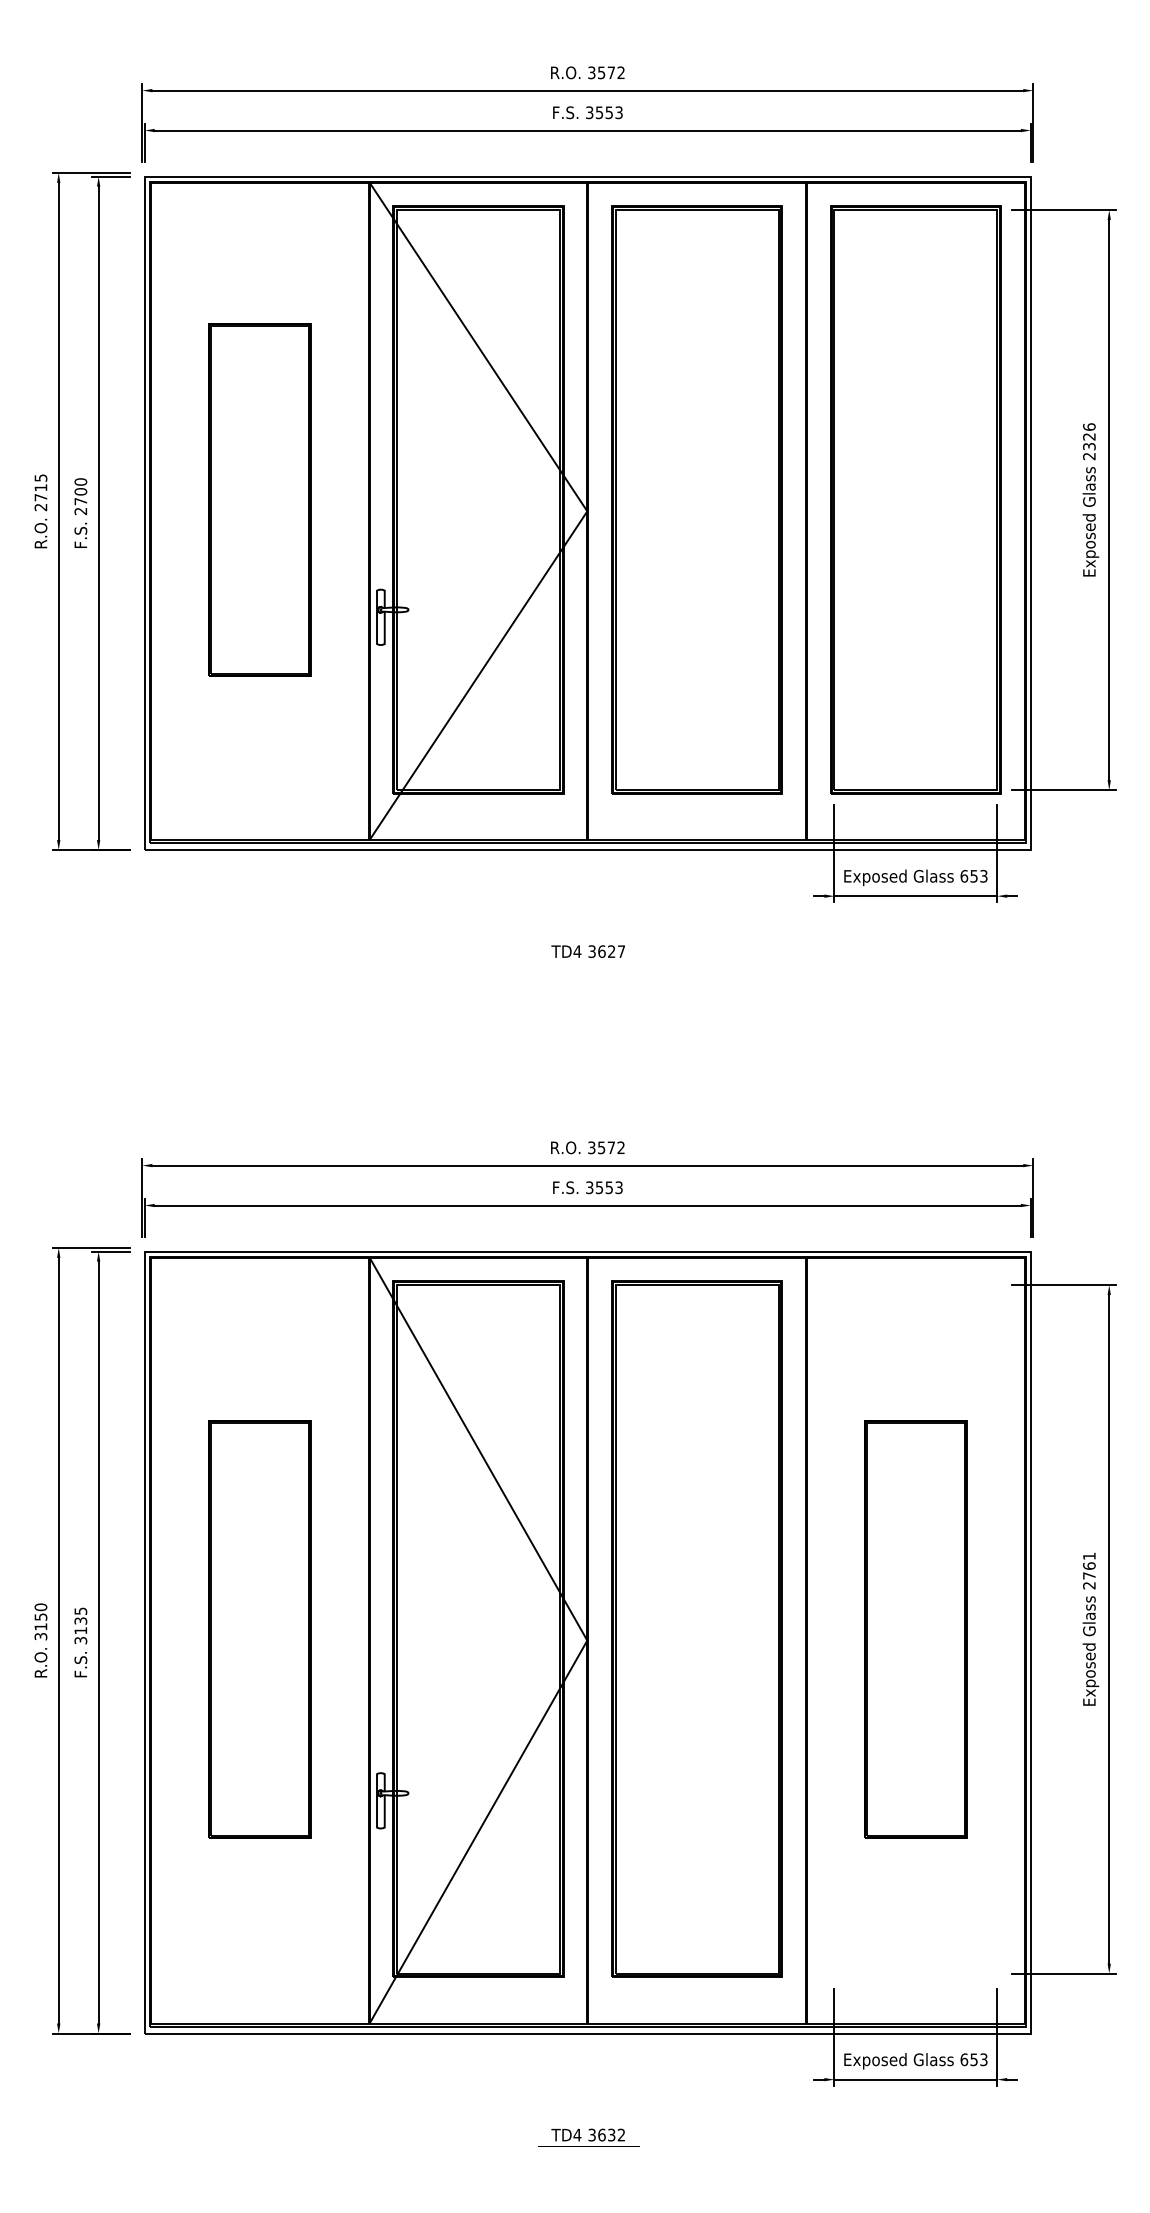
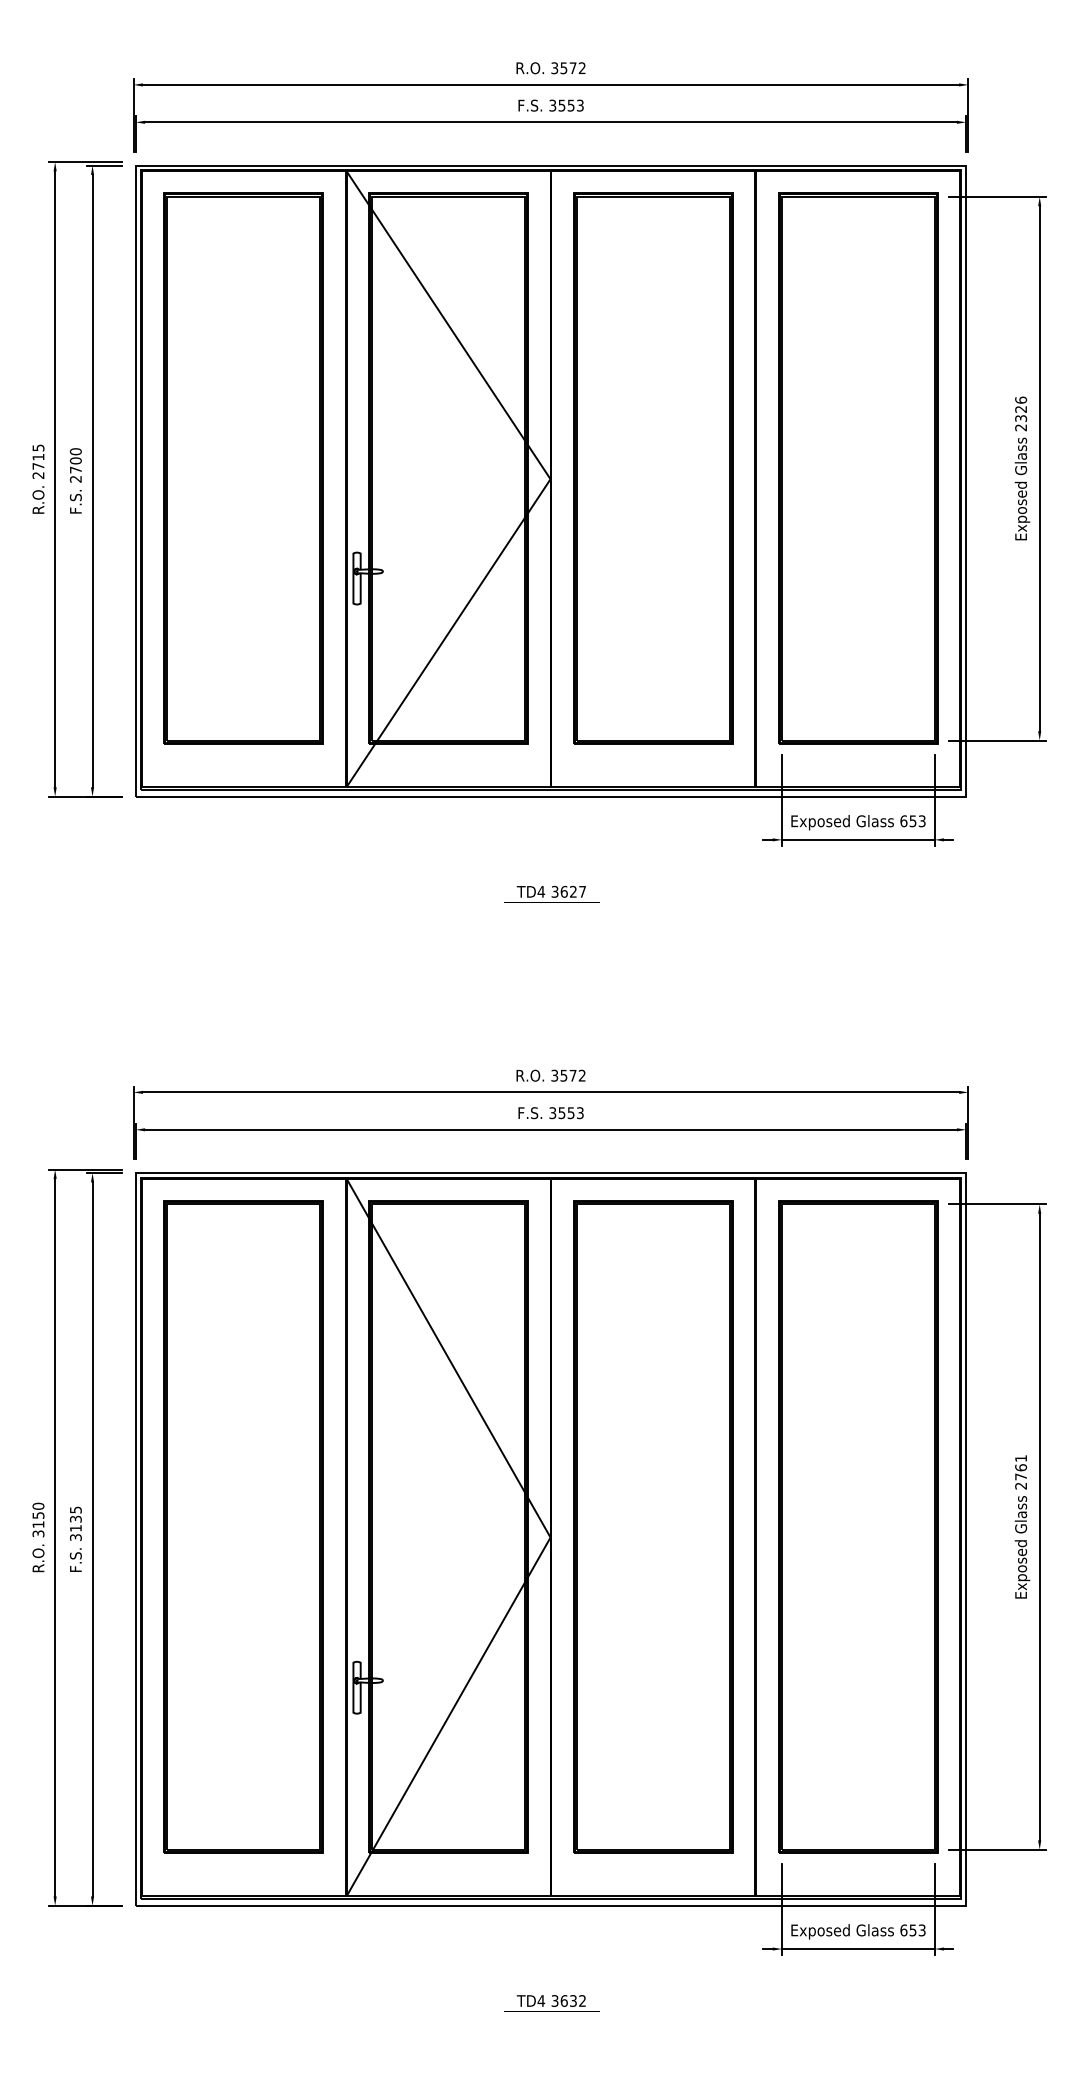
part: (259, 499) -> (243, 468), size x1.67
part: (259, 1628) -> (243, 1526), size x1.67
part: (915, 1628) -> (858, 1526), size x1.67

